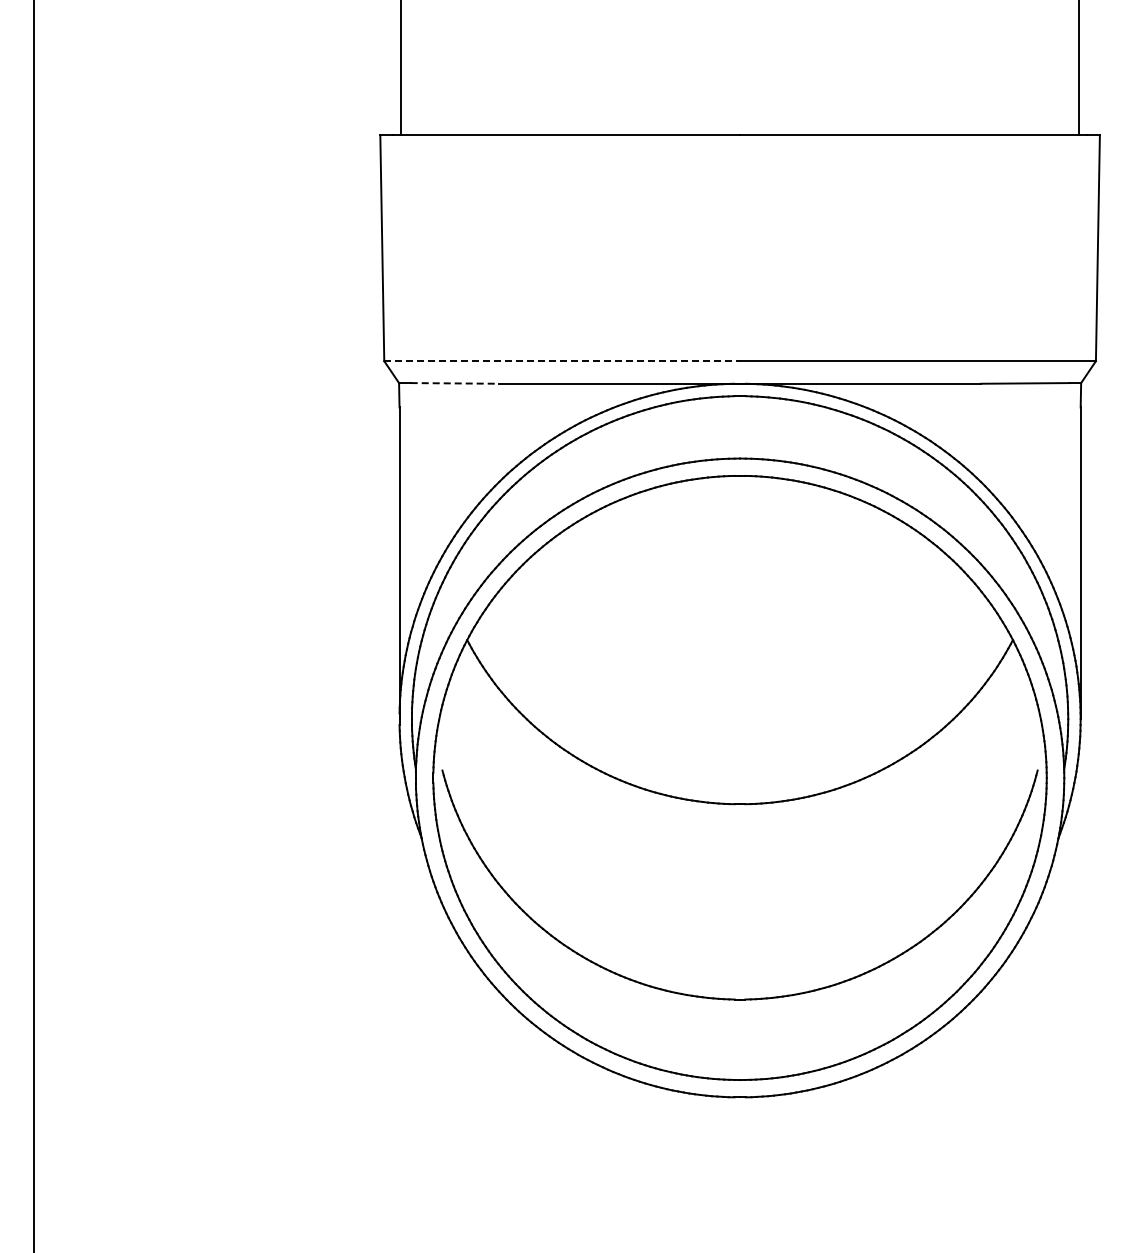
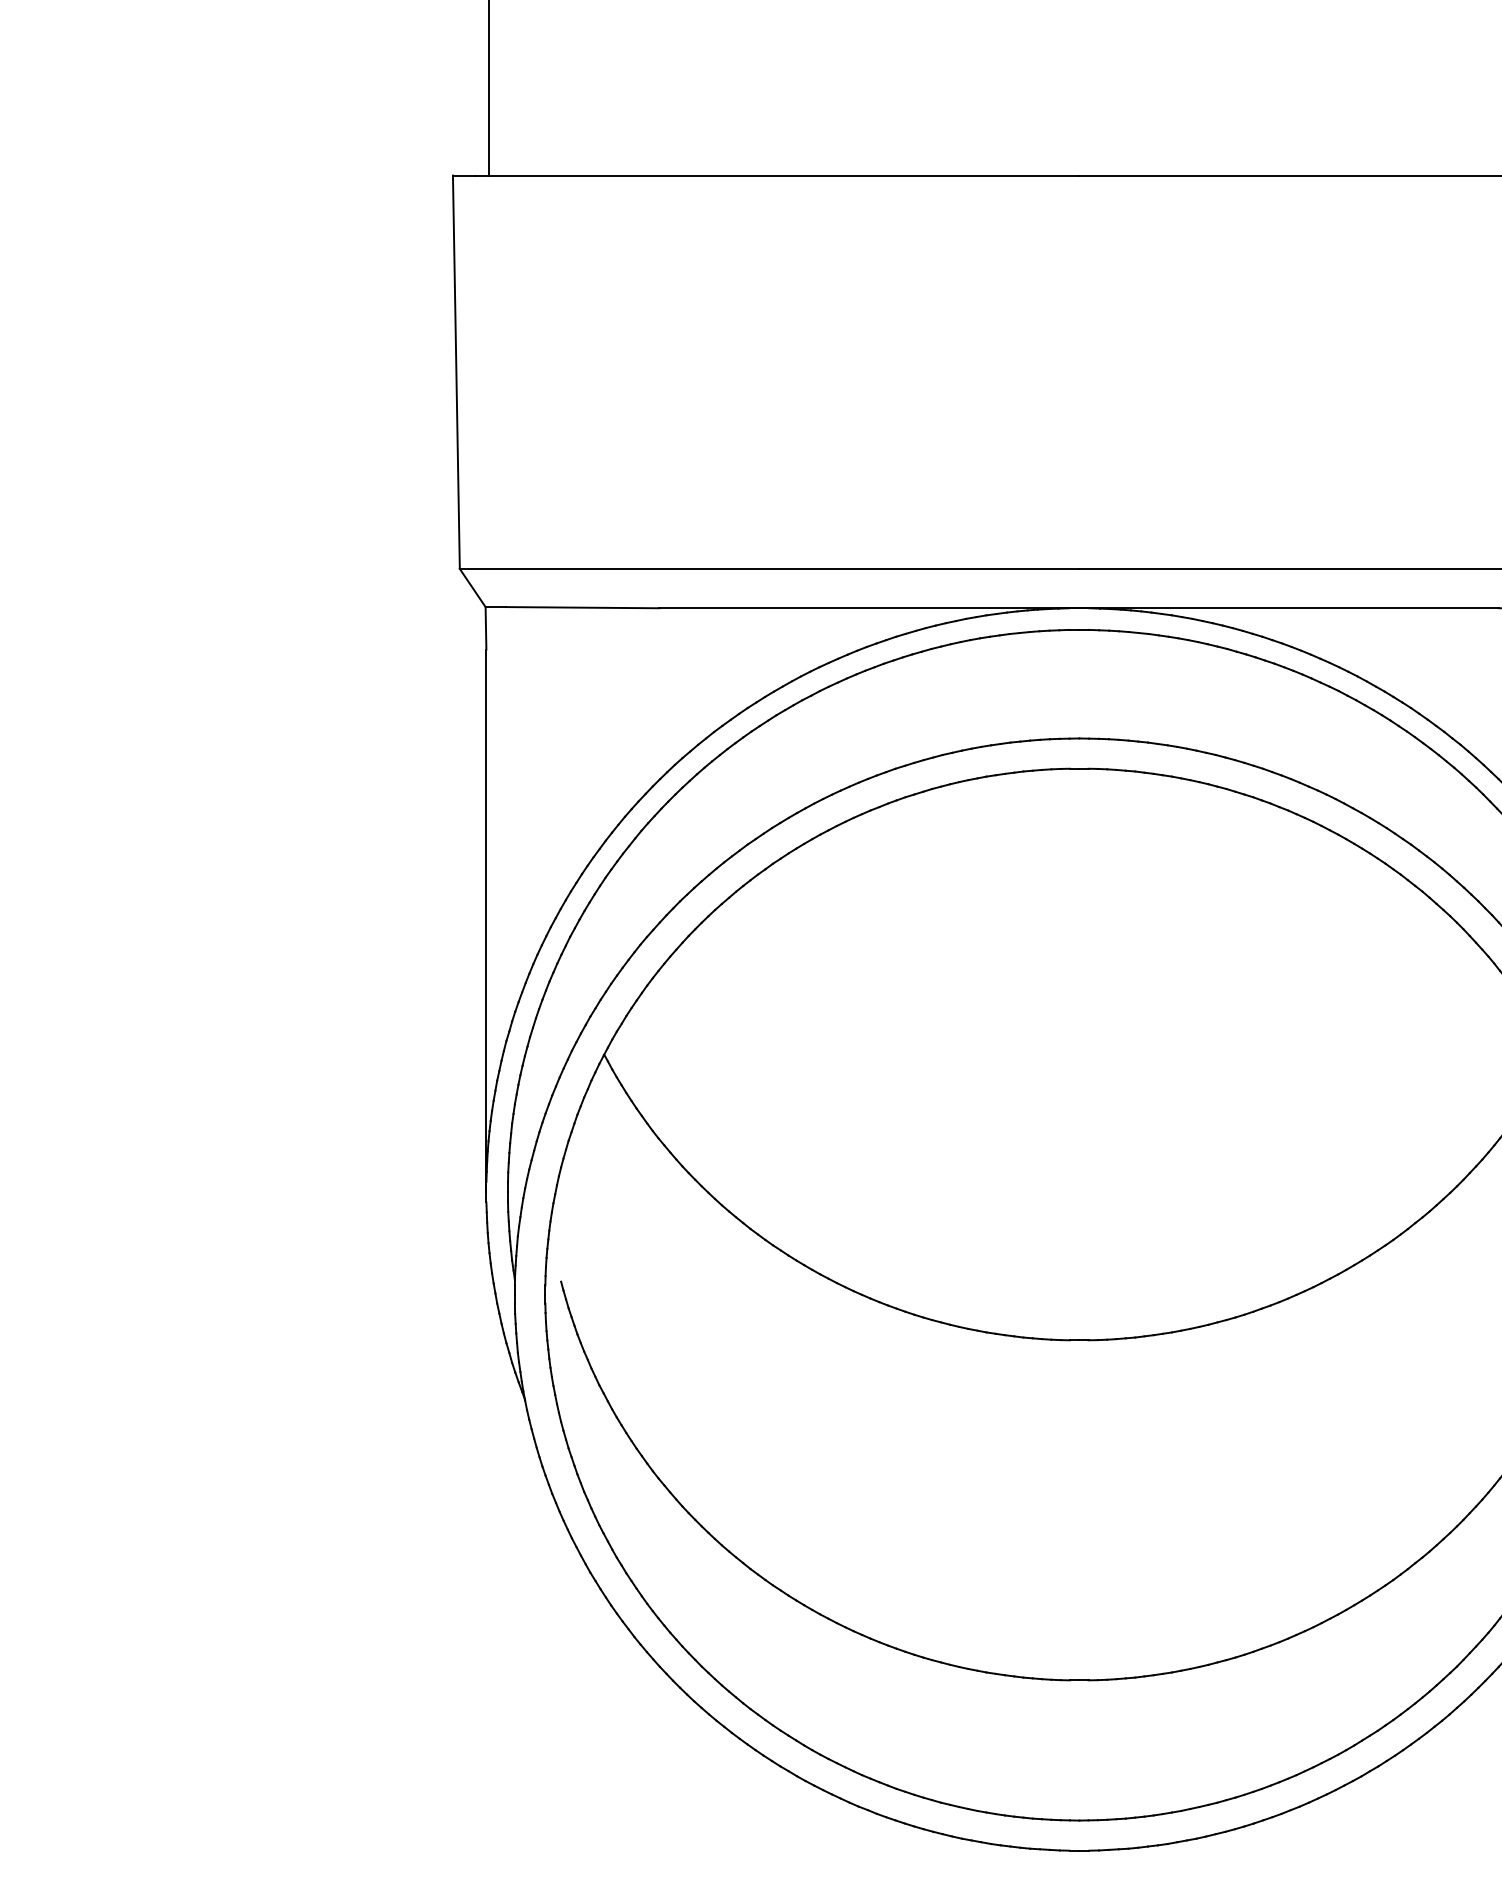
line: (562, 361) -> (770, 569), dashed -> solid
line: (455, 383) -> (583, 607), dashed -> solid

